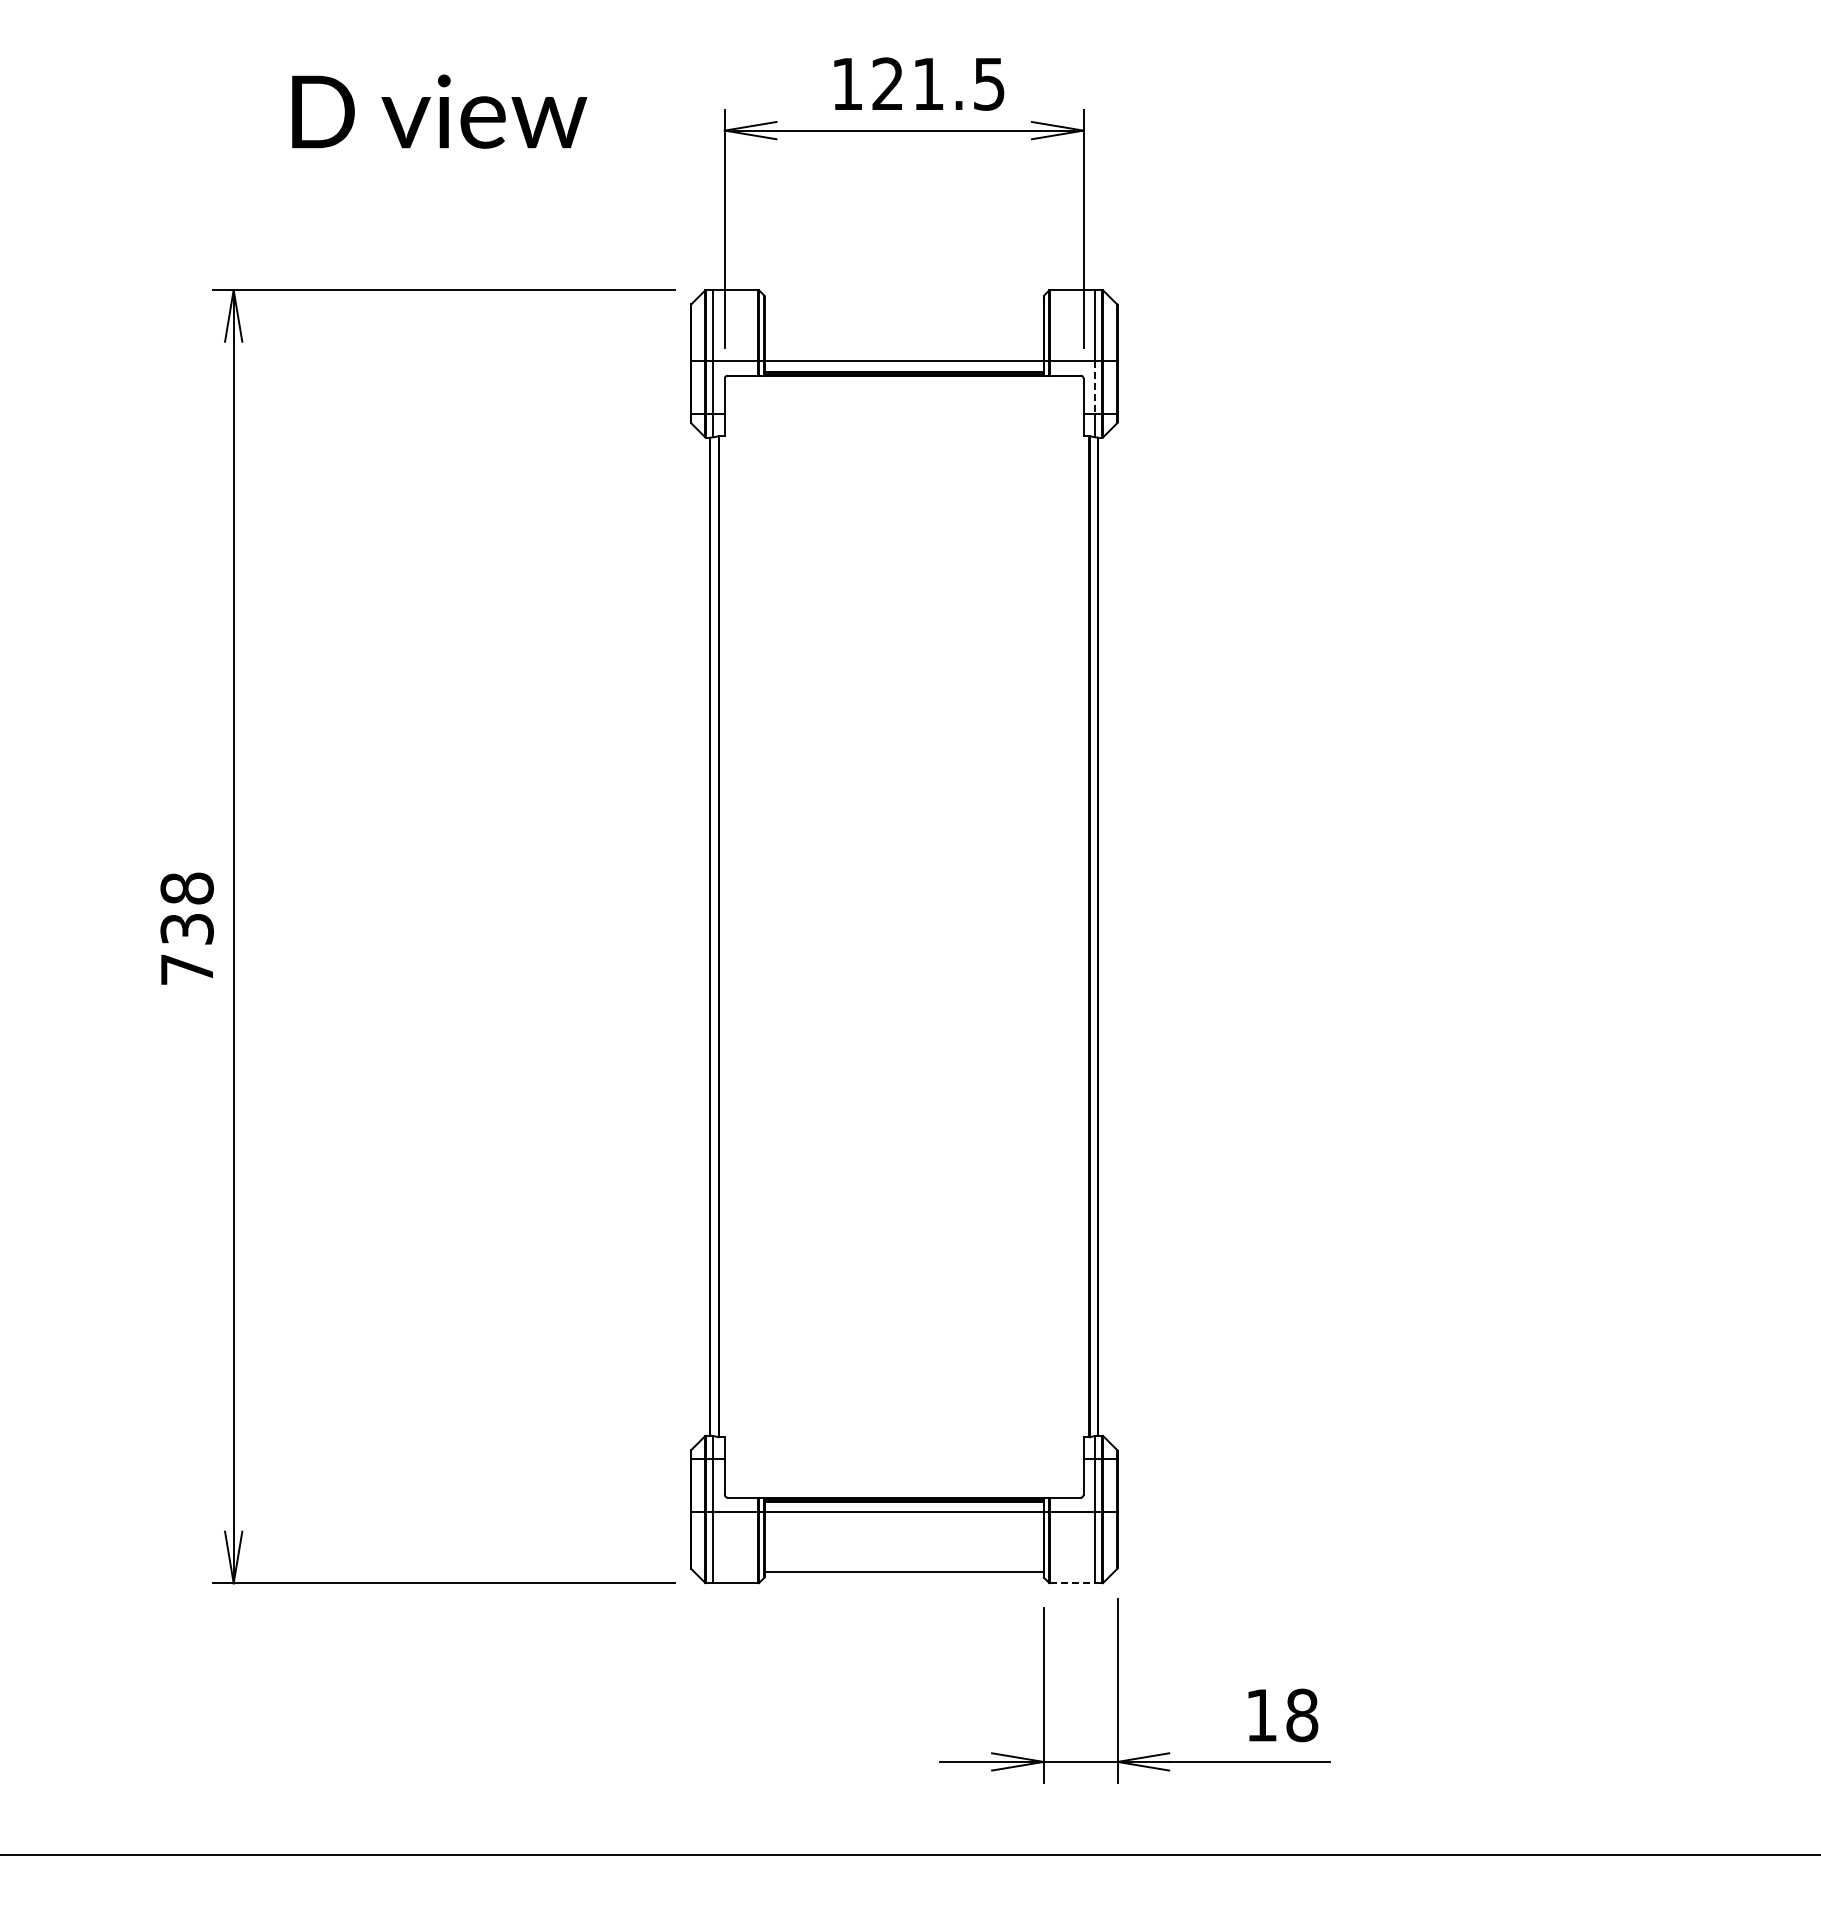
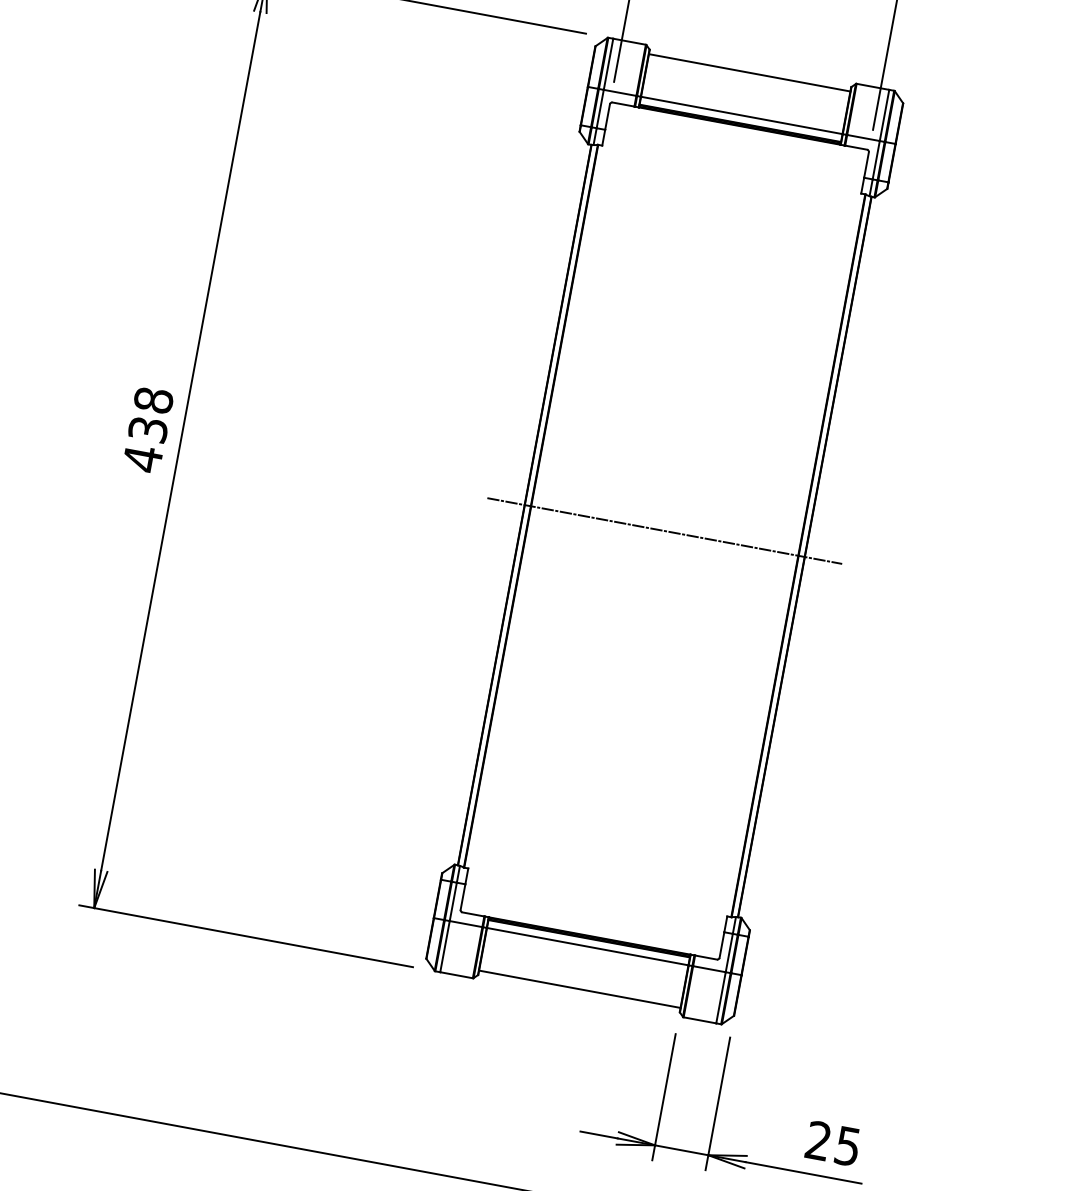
line: (903, 301) -> (749, 72), added
line: (1095, 387) -> (876, 160), dashed -> solid
line: (904, 936) -> (664, 530), added
text: (186, 969) -> (142, 458), 738 -> 438
line: (1072, 1583) -> (699, 1020), dashed -> solid
text: (1282, 1715) -> (833, 1143), 18 -> 25

